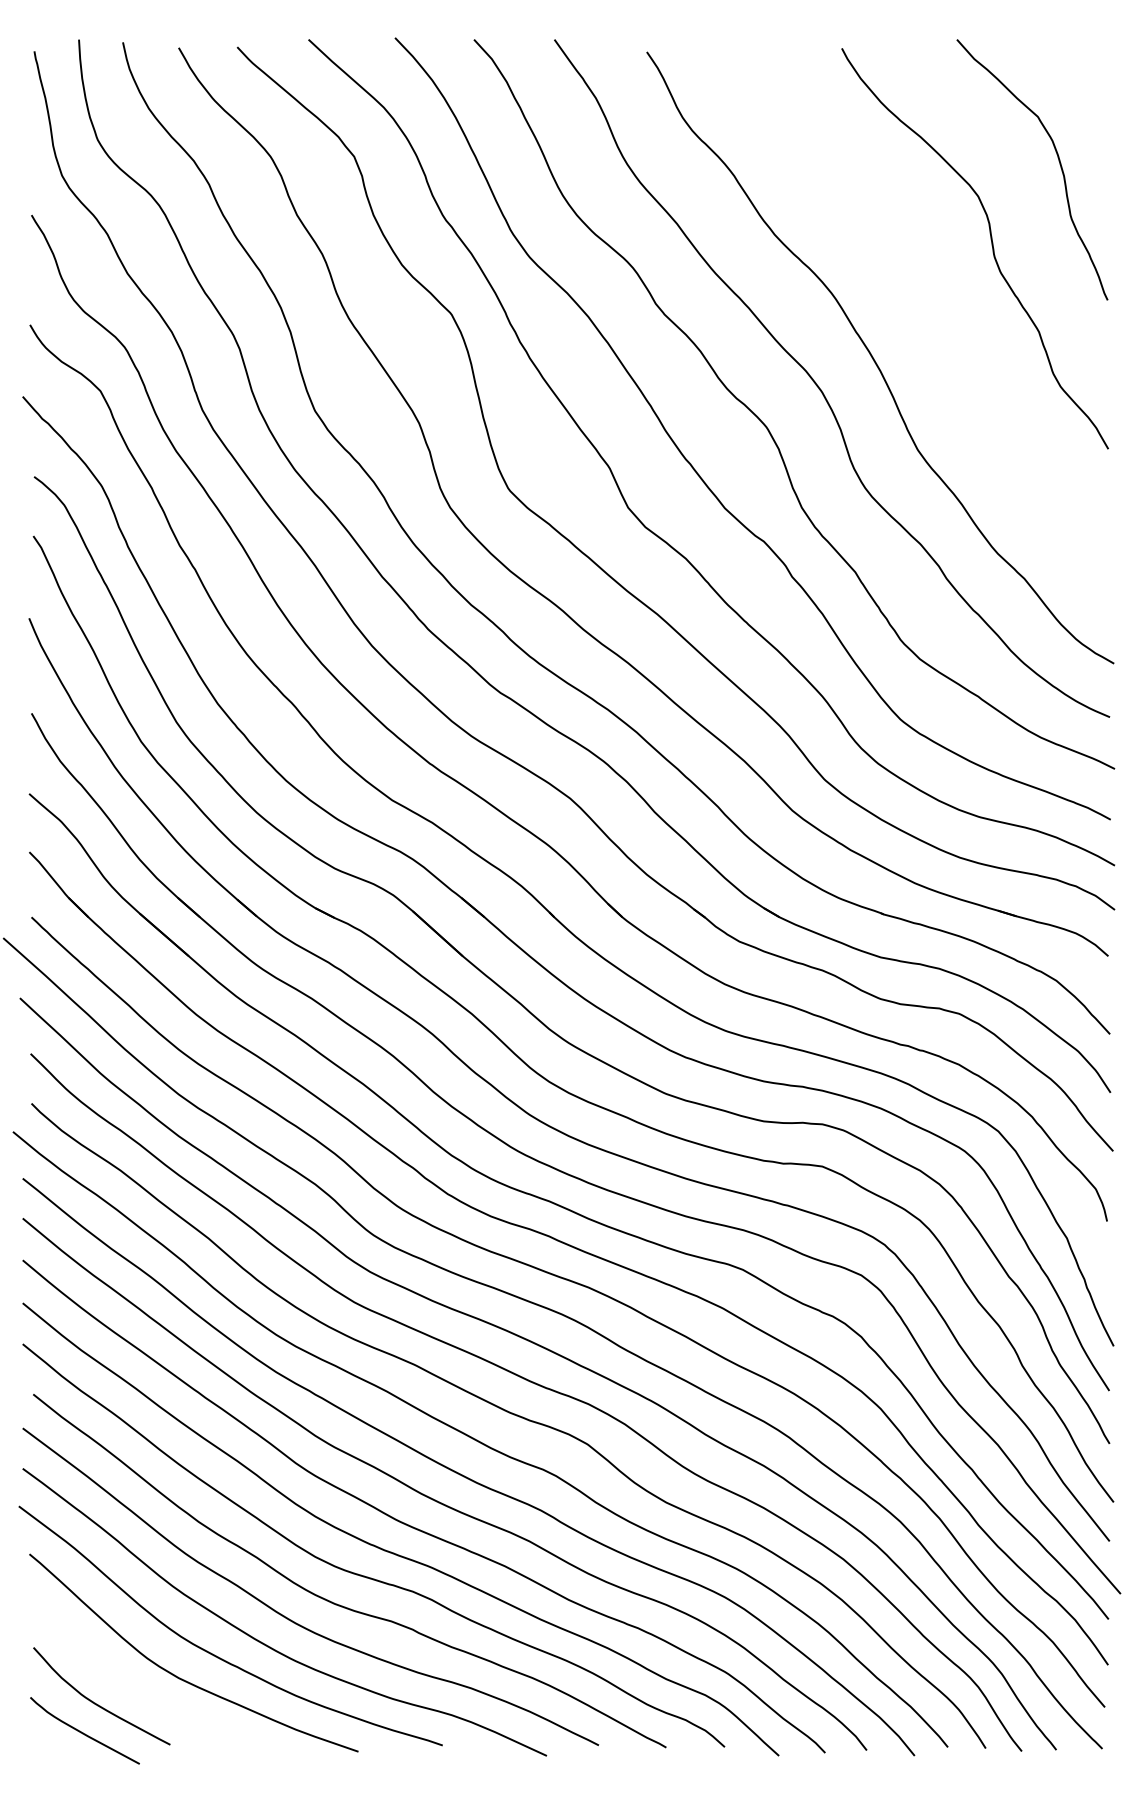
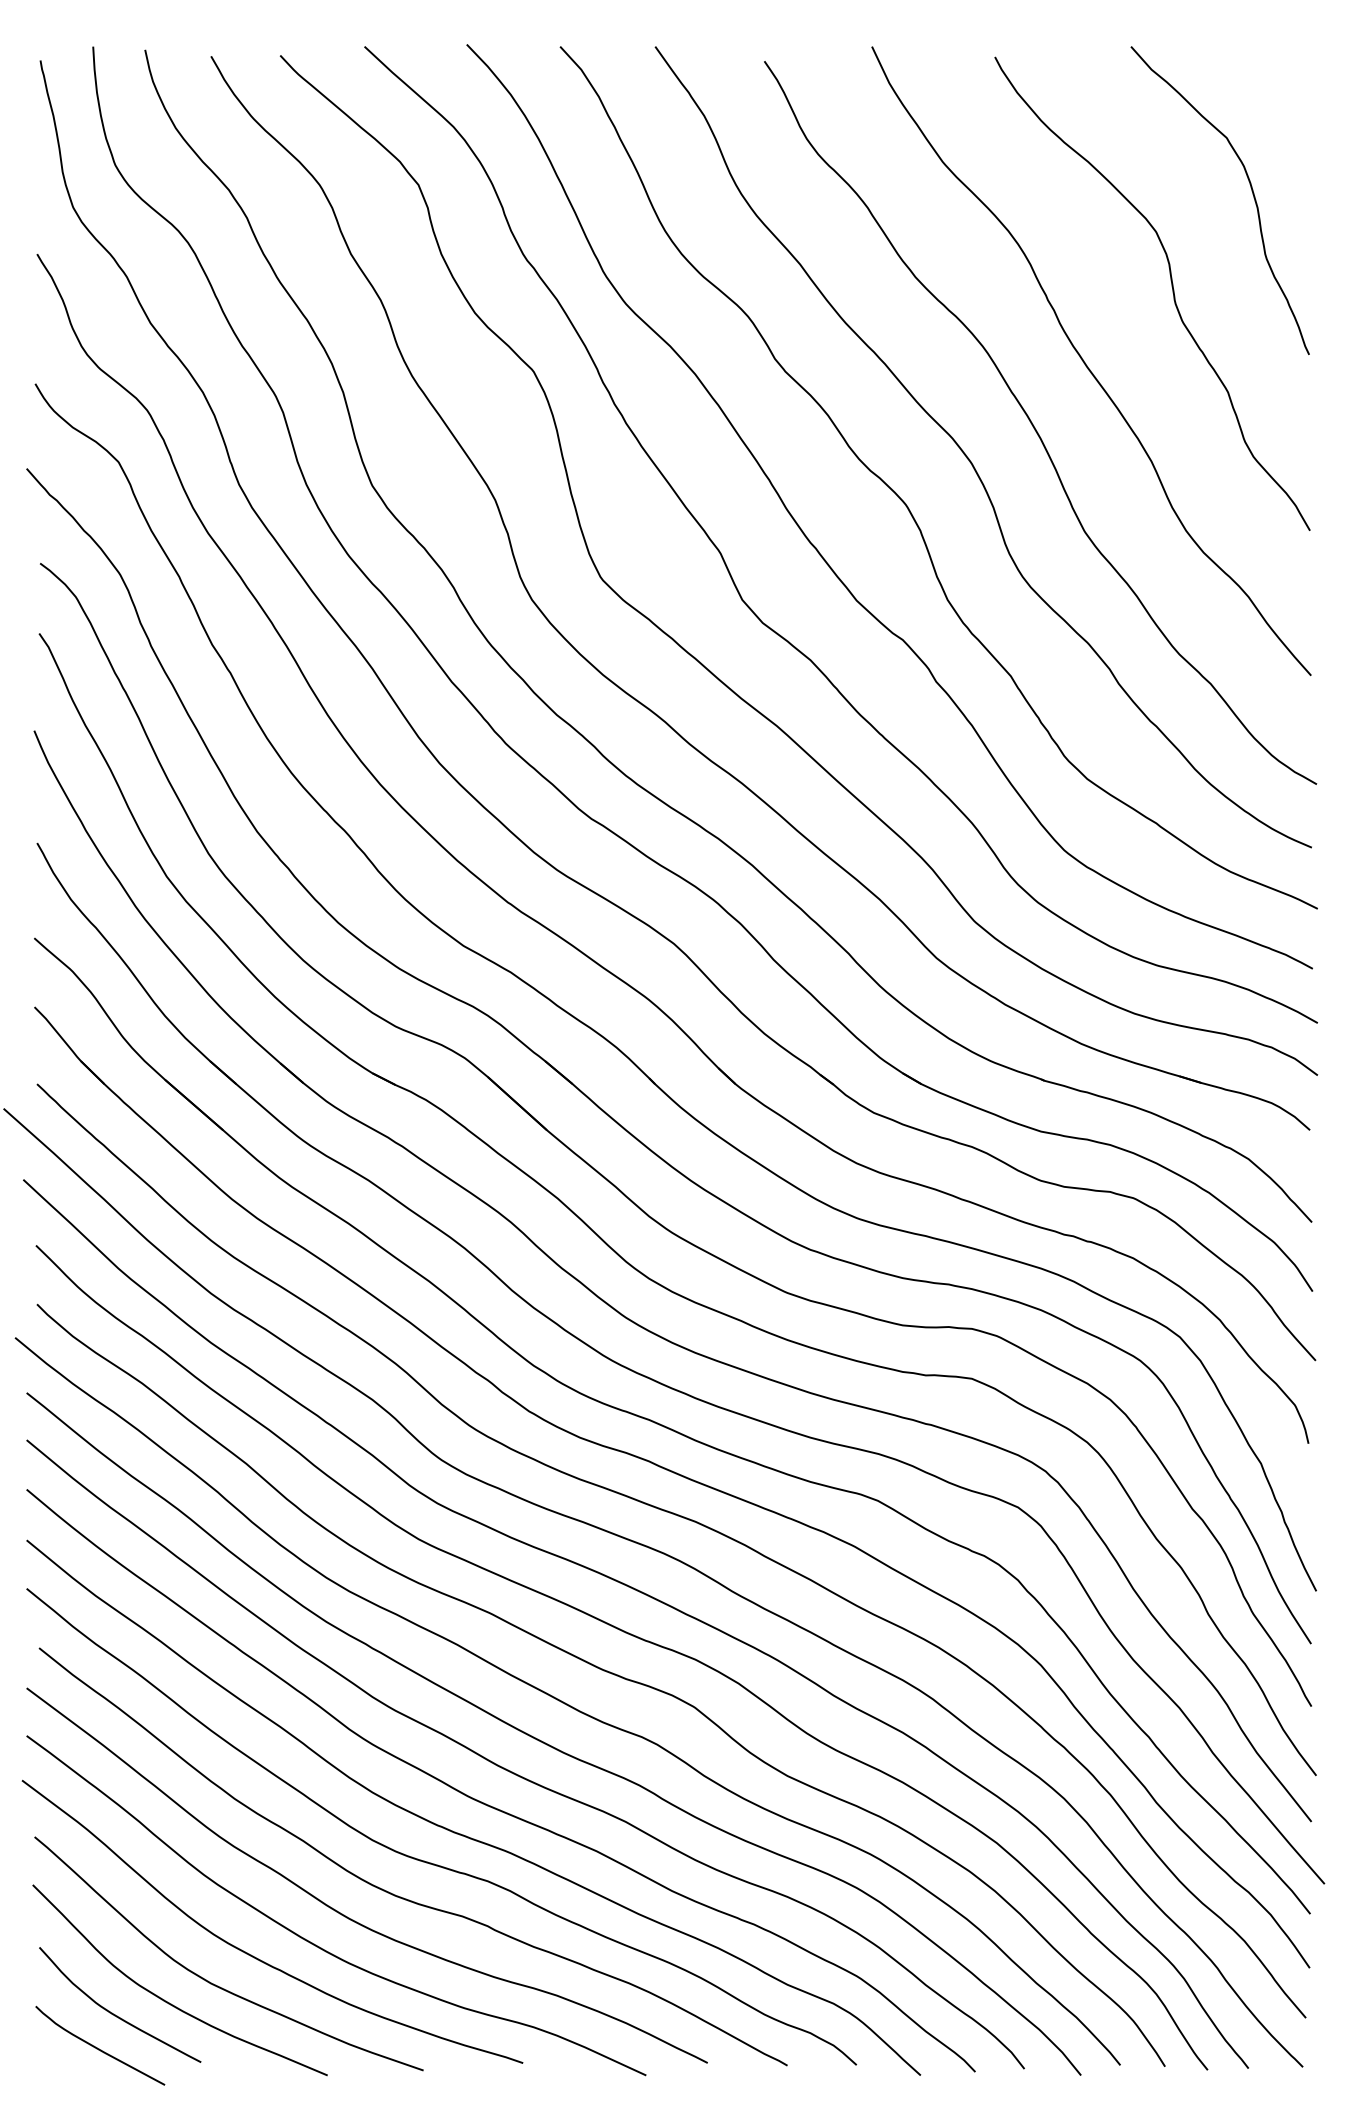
curve: (919, 308) -> (1086, 364), added
curve: (142, 1693) -> (168, 2001), added

